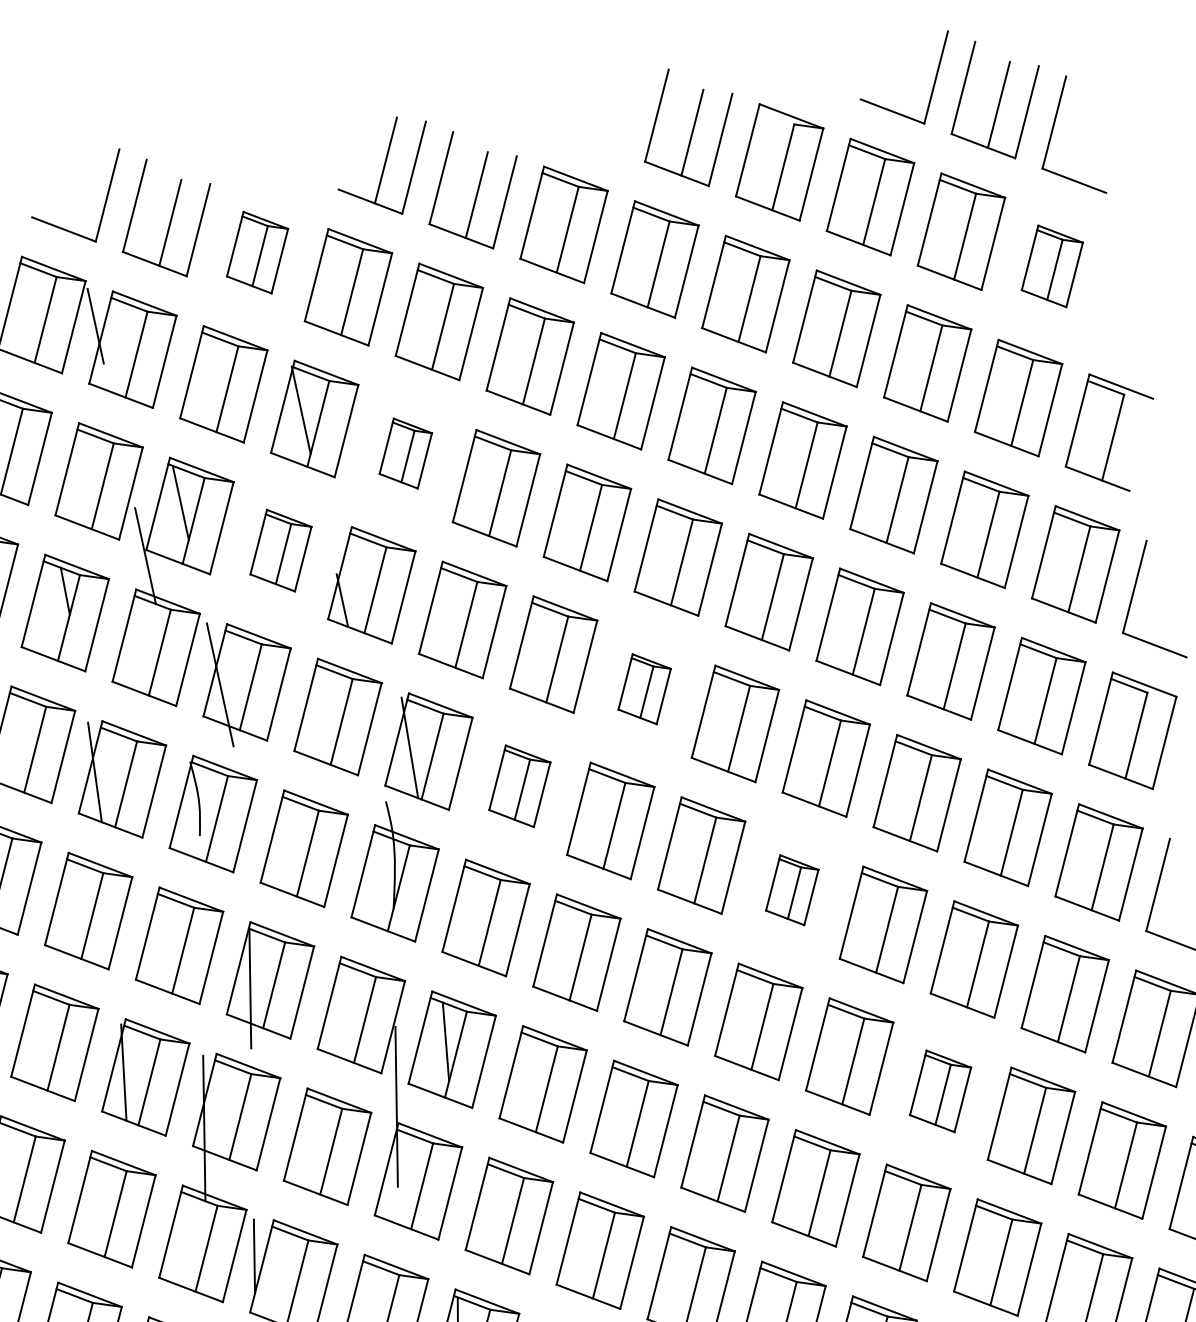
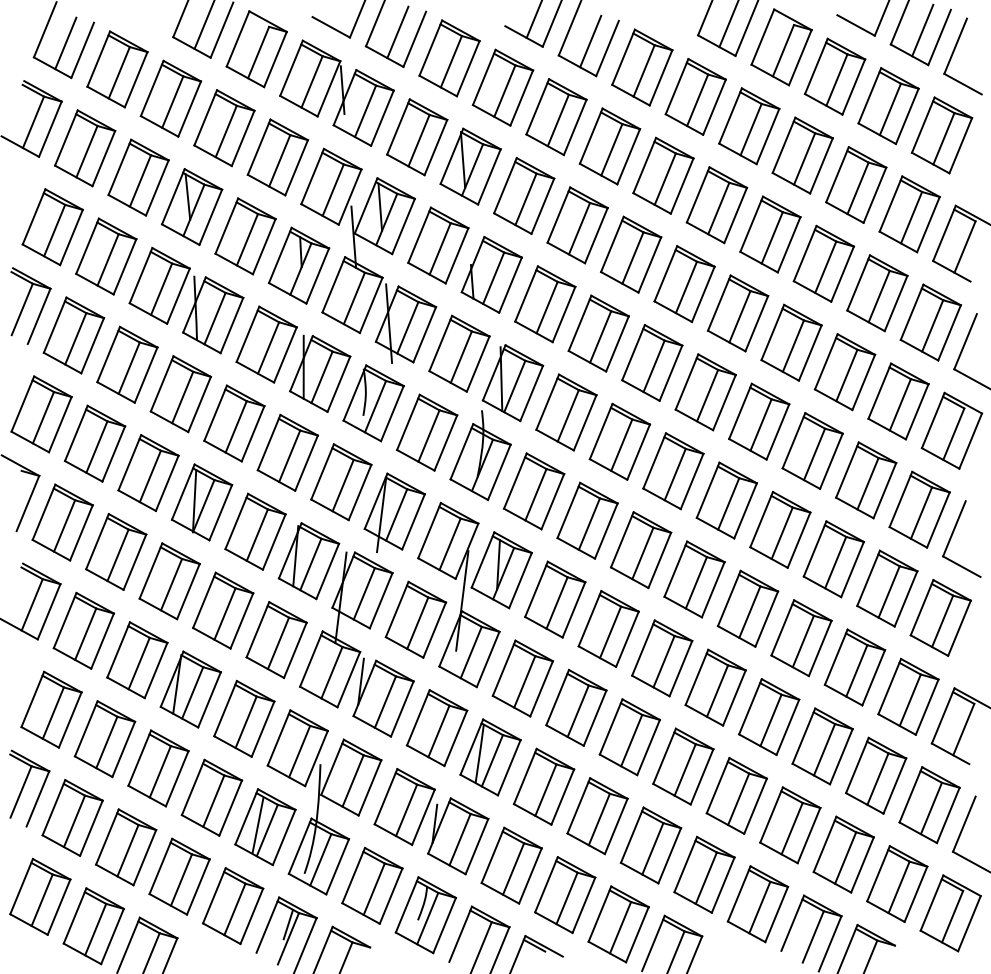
part: (257, 252) -> (449, 58), size x1.43
part: (1051, 266) -> (941, 135), size x1.43
part: (406, 452) -> (524, 195), size x1.67
part: (281, 550) -> (438, 245), size x1.43
part: (644, 688) -> (652, 362), size x1.67
part: (519, 786) -> (566, 412), size x1.43
part: (791, 890) -> (726, 500), size x1.67
part: (940, 1091) -> (801, 638), size x1.43

